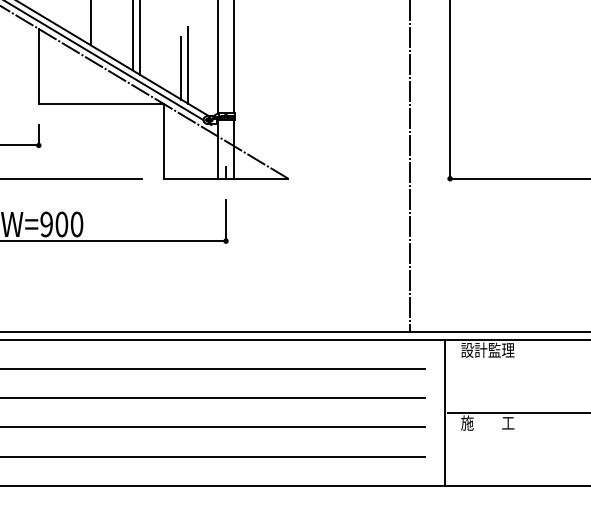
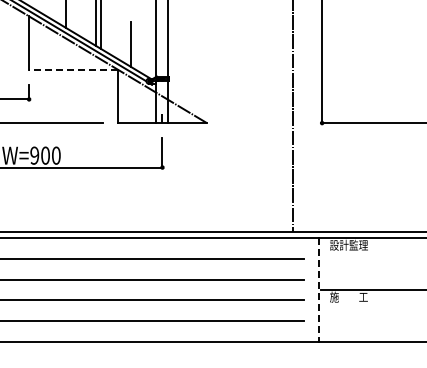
line: (188, 64) -> (135, 41), removed
line: (101, 103) -> (73, 69), solid -> dashed
line: (445, 412) -> (318, 289), solid -> dashed

